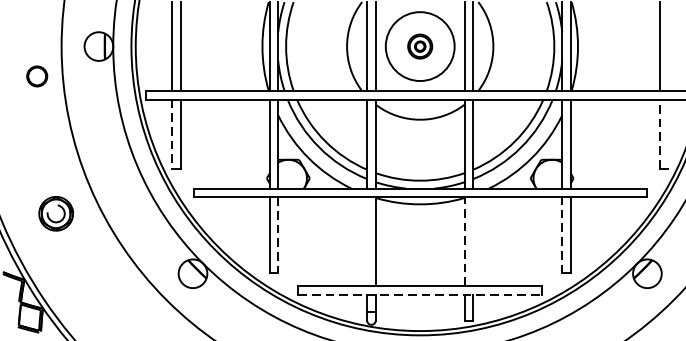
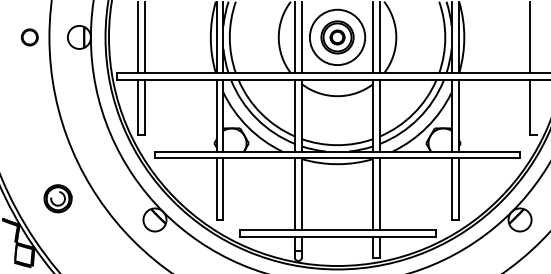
part: (420, 46) -> (337, 37), size x1.67
circle: (36, 76) -> (29, 37), moved
line: (172, 133) -> (138, 107), dashed -> solid
line: (660, 133) -> (530, 107), dashed -> solid
part: (55, 213) -> (57, 198), moved
line: (278, 234) -> (223, 188), dashed -> solid
line: (562, 234) -> (451, 188), dashed -> solid
line: (366, 240) -> (294, 193), added
line: (473, 240) -> (380, 193), added
line: (464, 242) -> (373, 194), dashed -> solid
line: (420, 294) -> (337, 236), dashed -> solid

